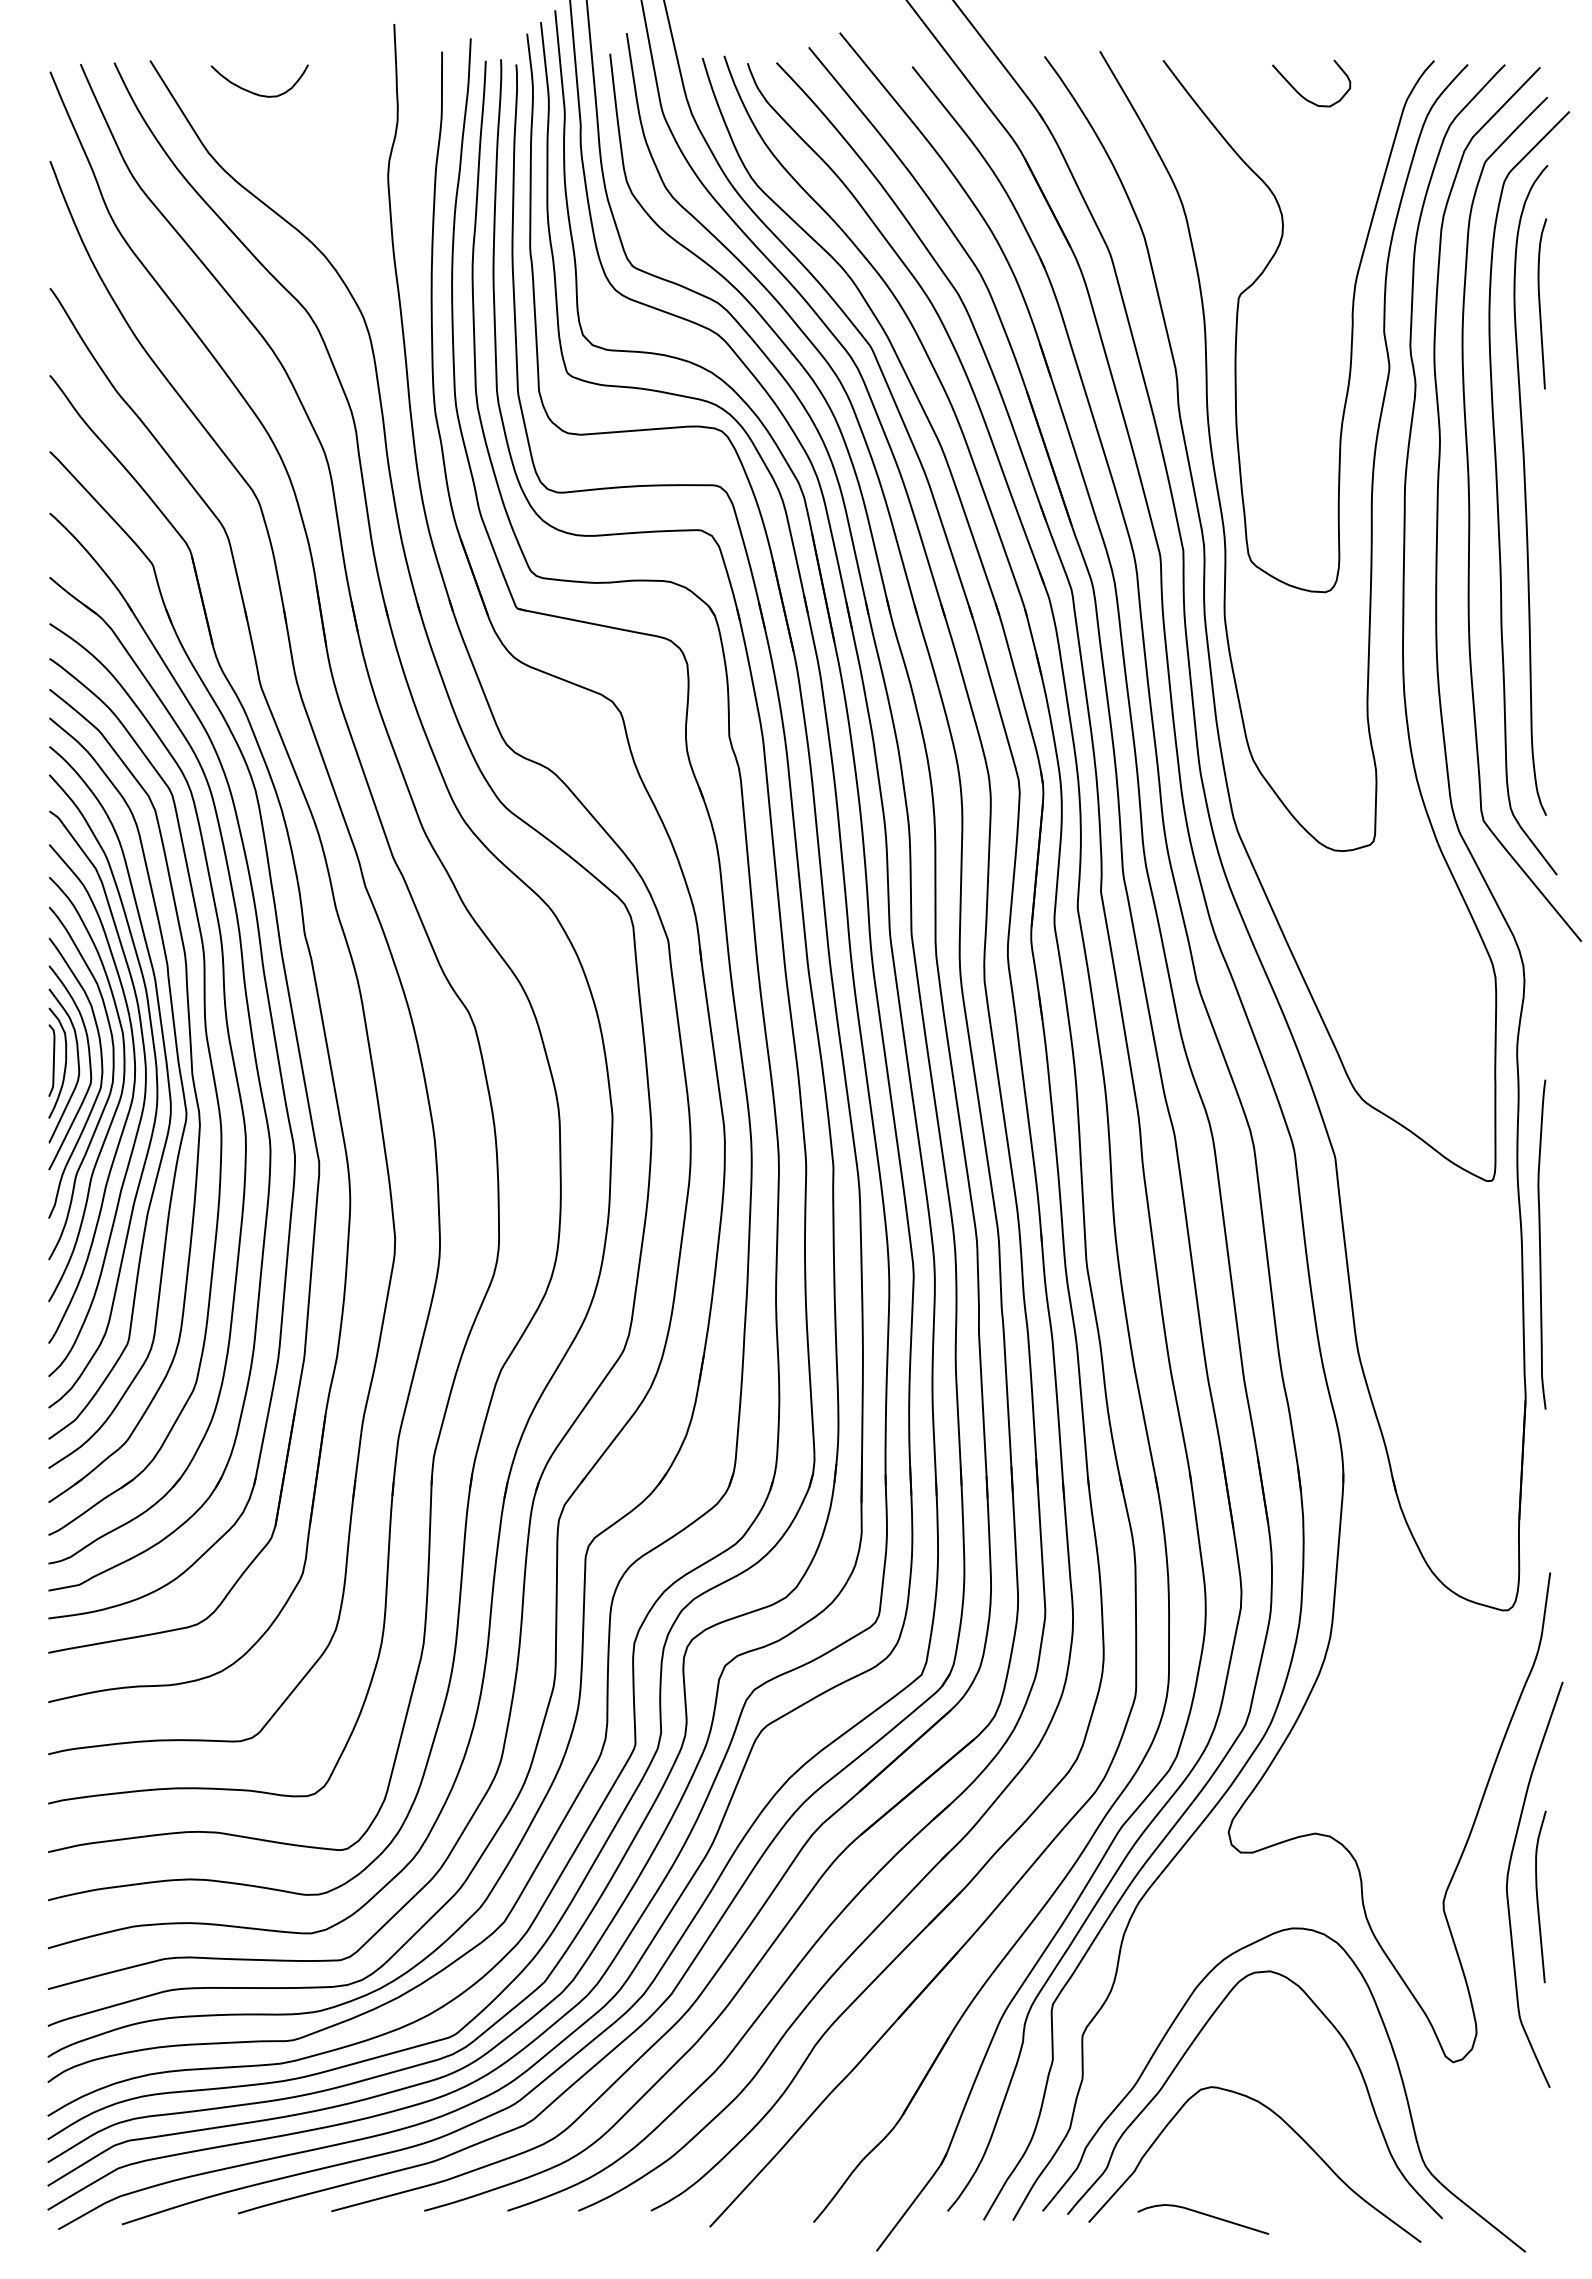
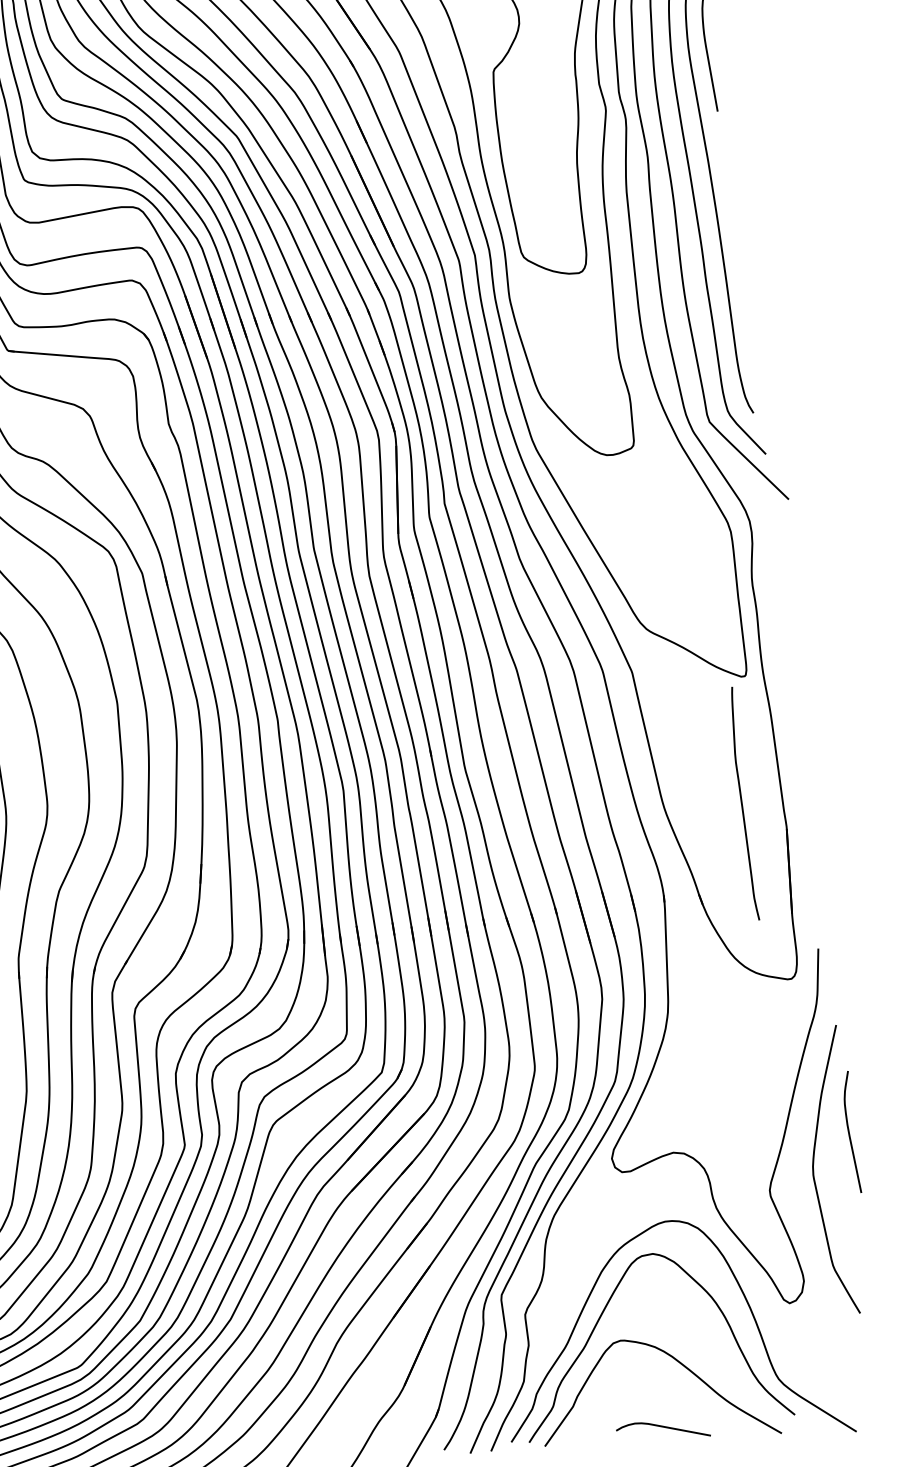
curve: (1540, 1244) -> (742, 803), moved
curve: (1538, 1896) -> (849, 1132), moved
curve: (1204, 2215) -> (663, 1427), moved

